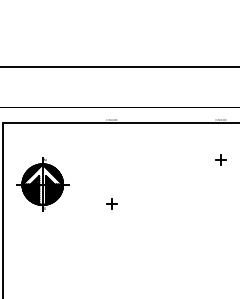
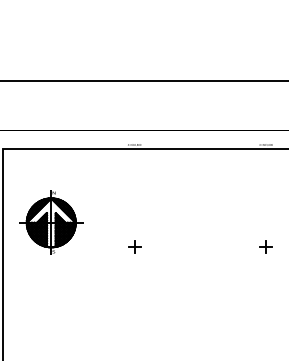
part: (220, 159) -> (265, 245), moved

